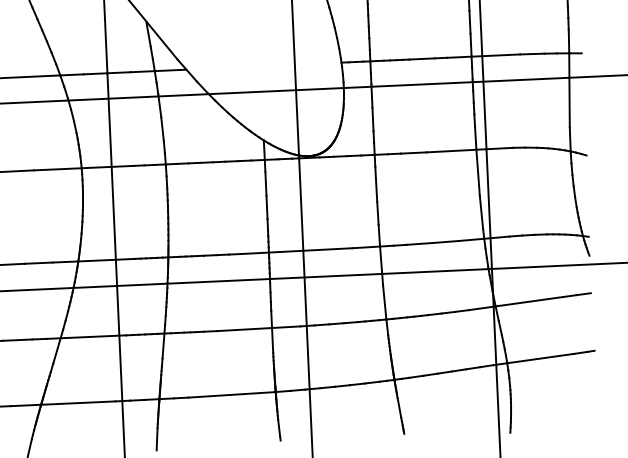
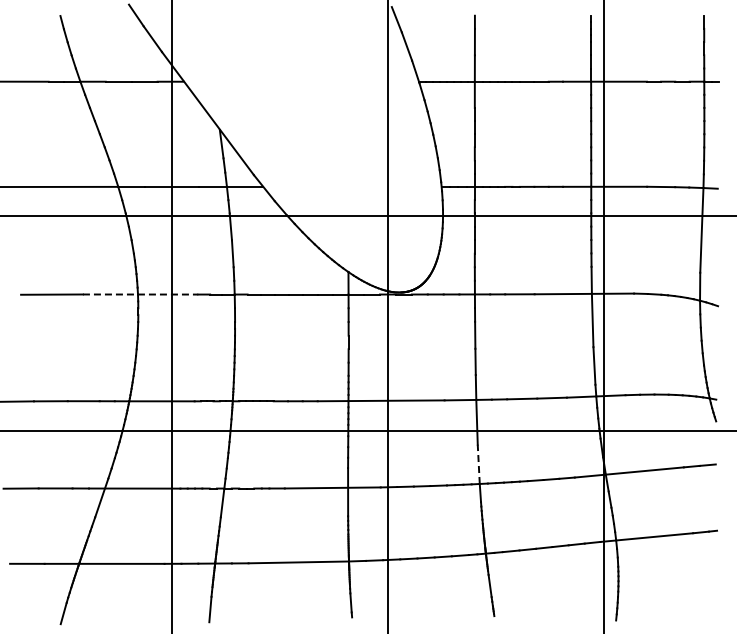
line: (83, 168) -> (140, 294), solid -> dashed
line: (384, 302) -> (478, 464), solid -> dashed

